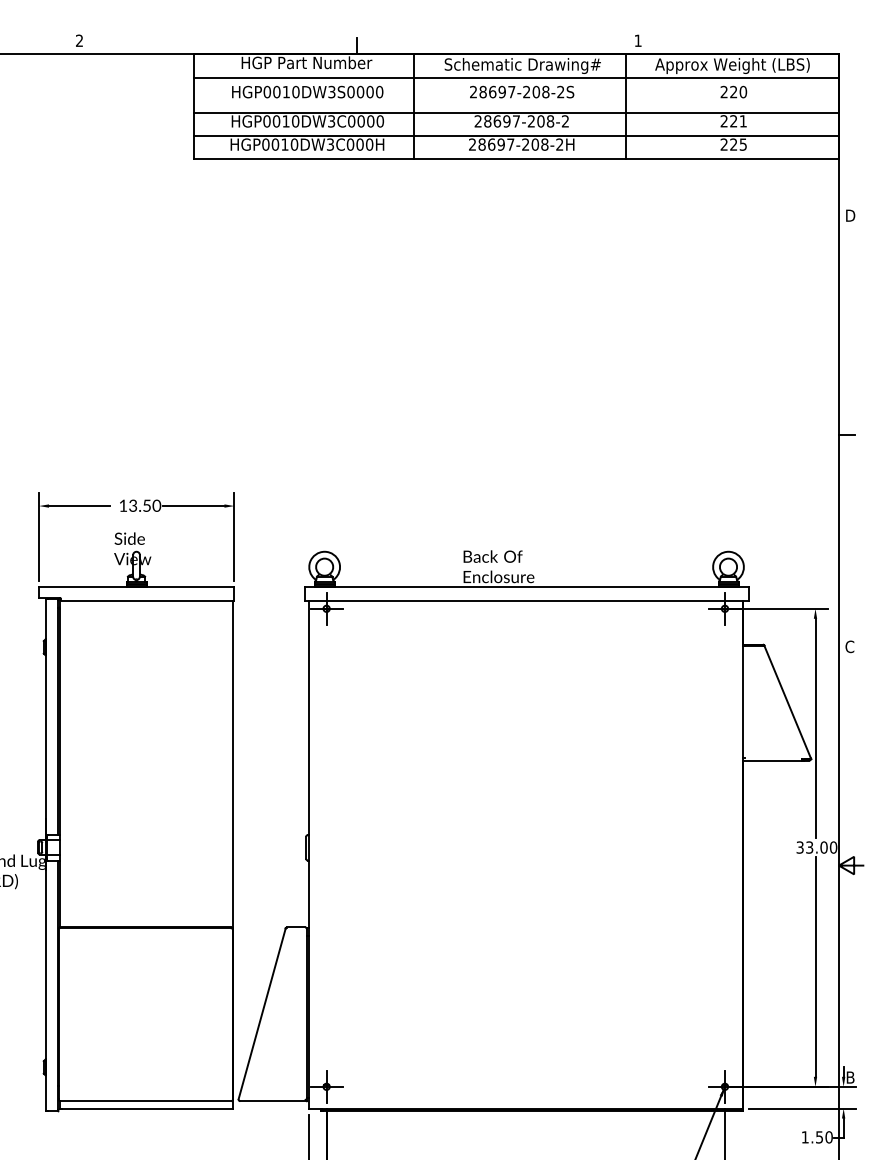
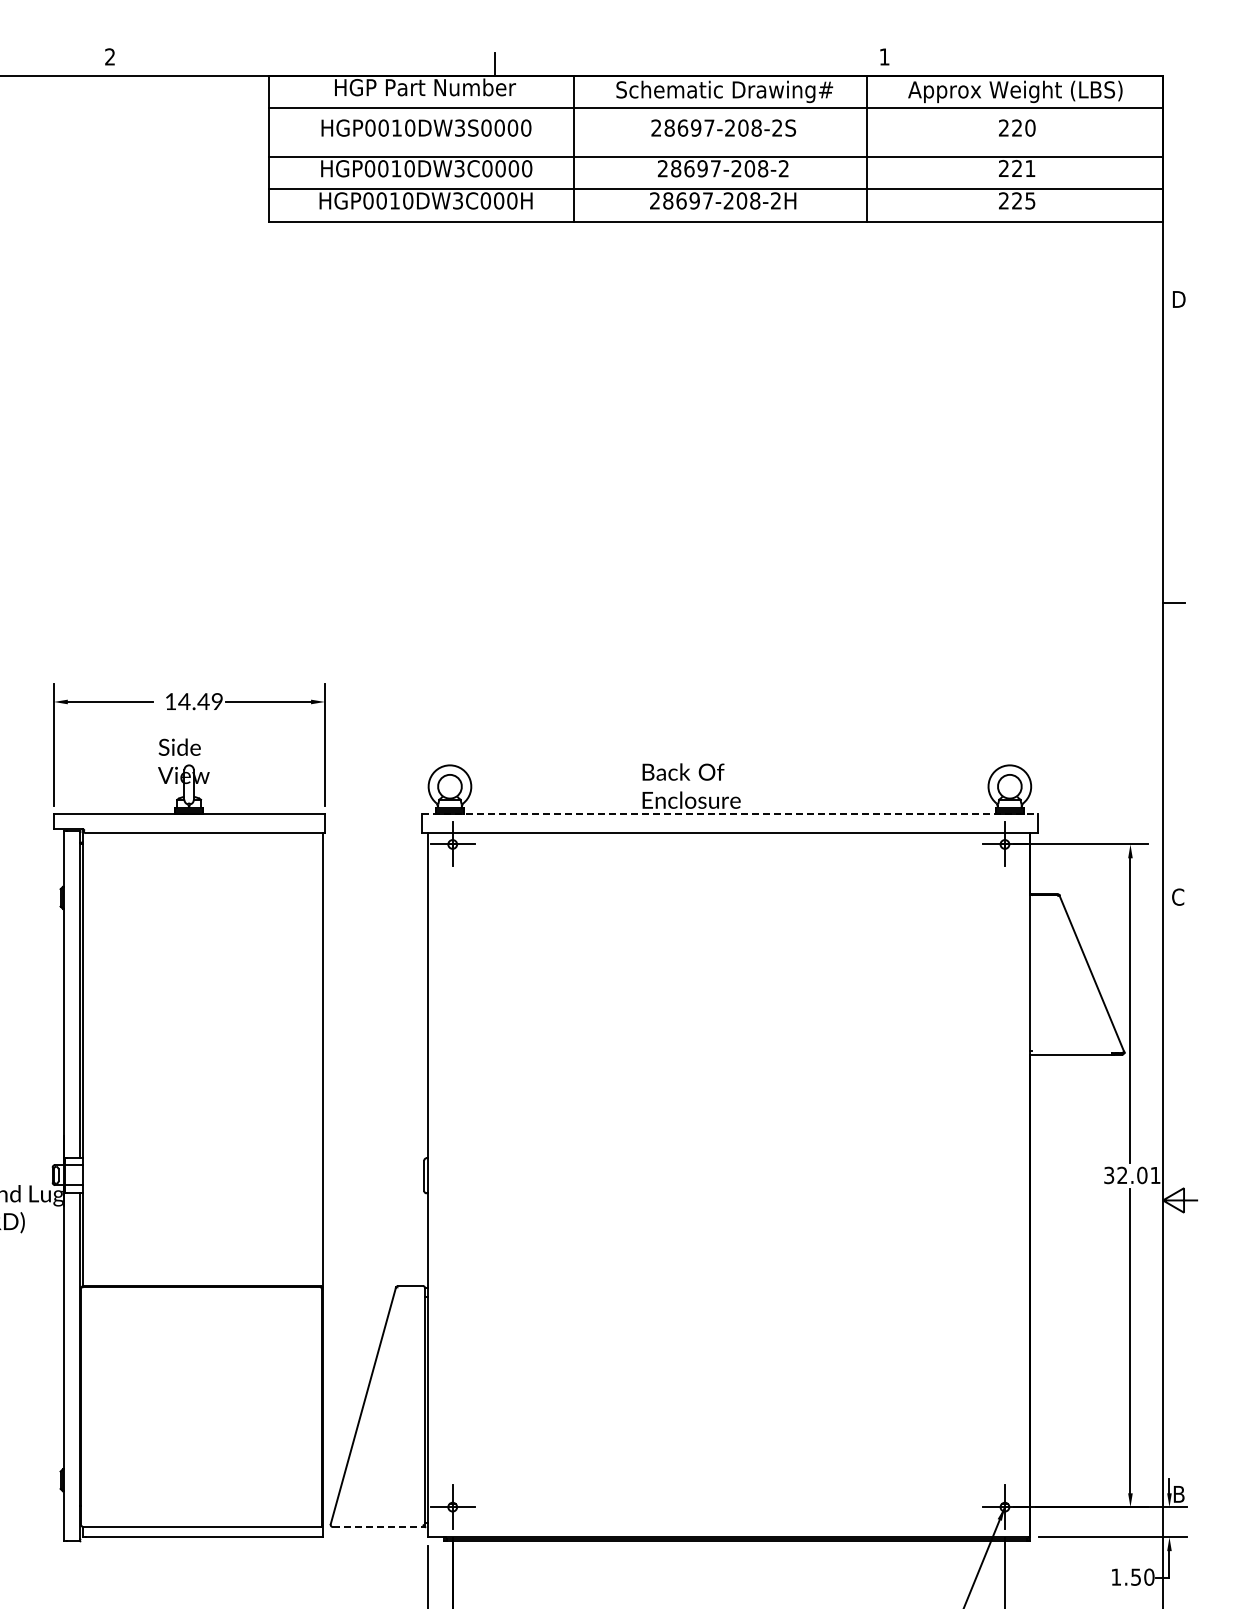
text: (144, 505) -> (200, 701), 13.50 -> 14.49
line: (526, 587) -> (729, 814), solid -> dashed
text: (821, 847) -> (1138, 1175), 33.00 -> 32.01
line: (273, 1101) -> (379, 1527), solid -> dashed

